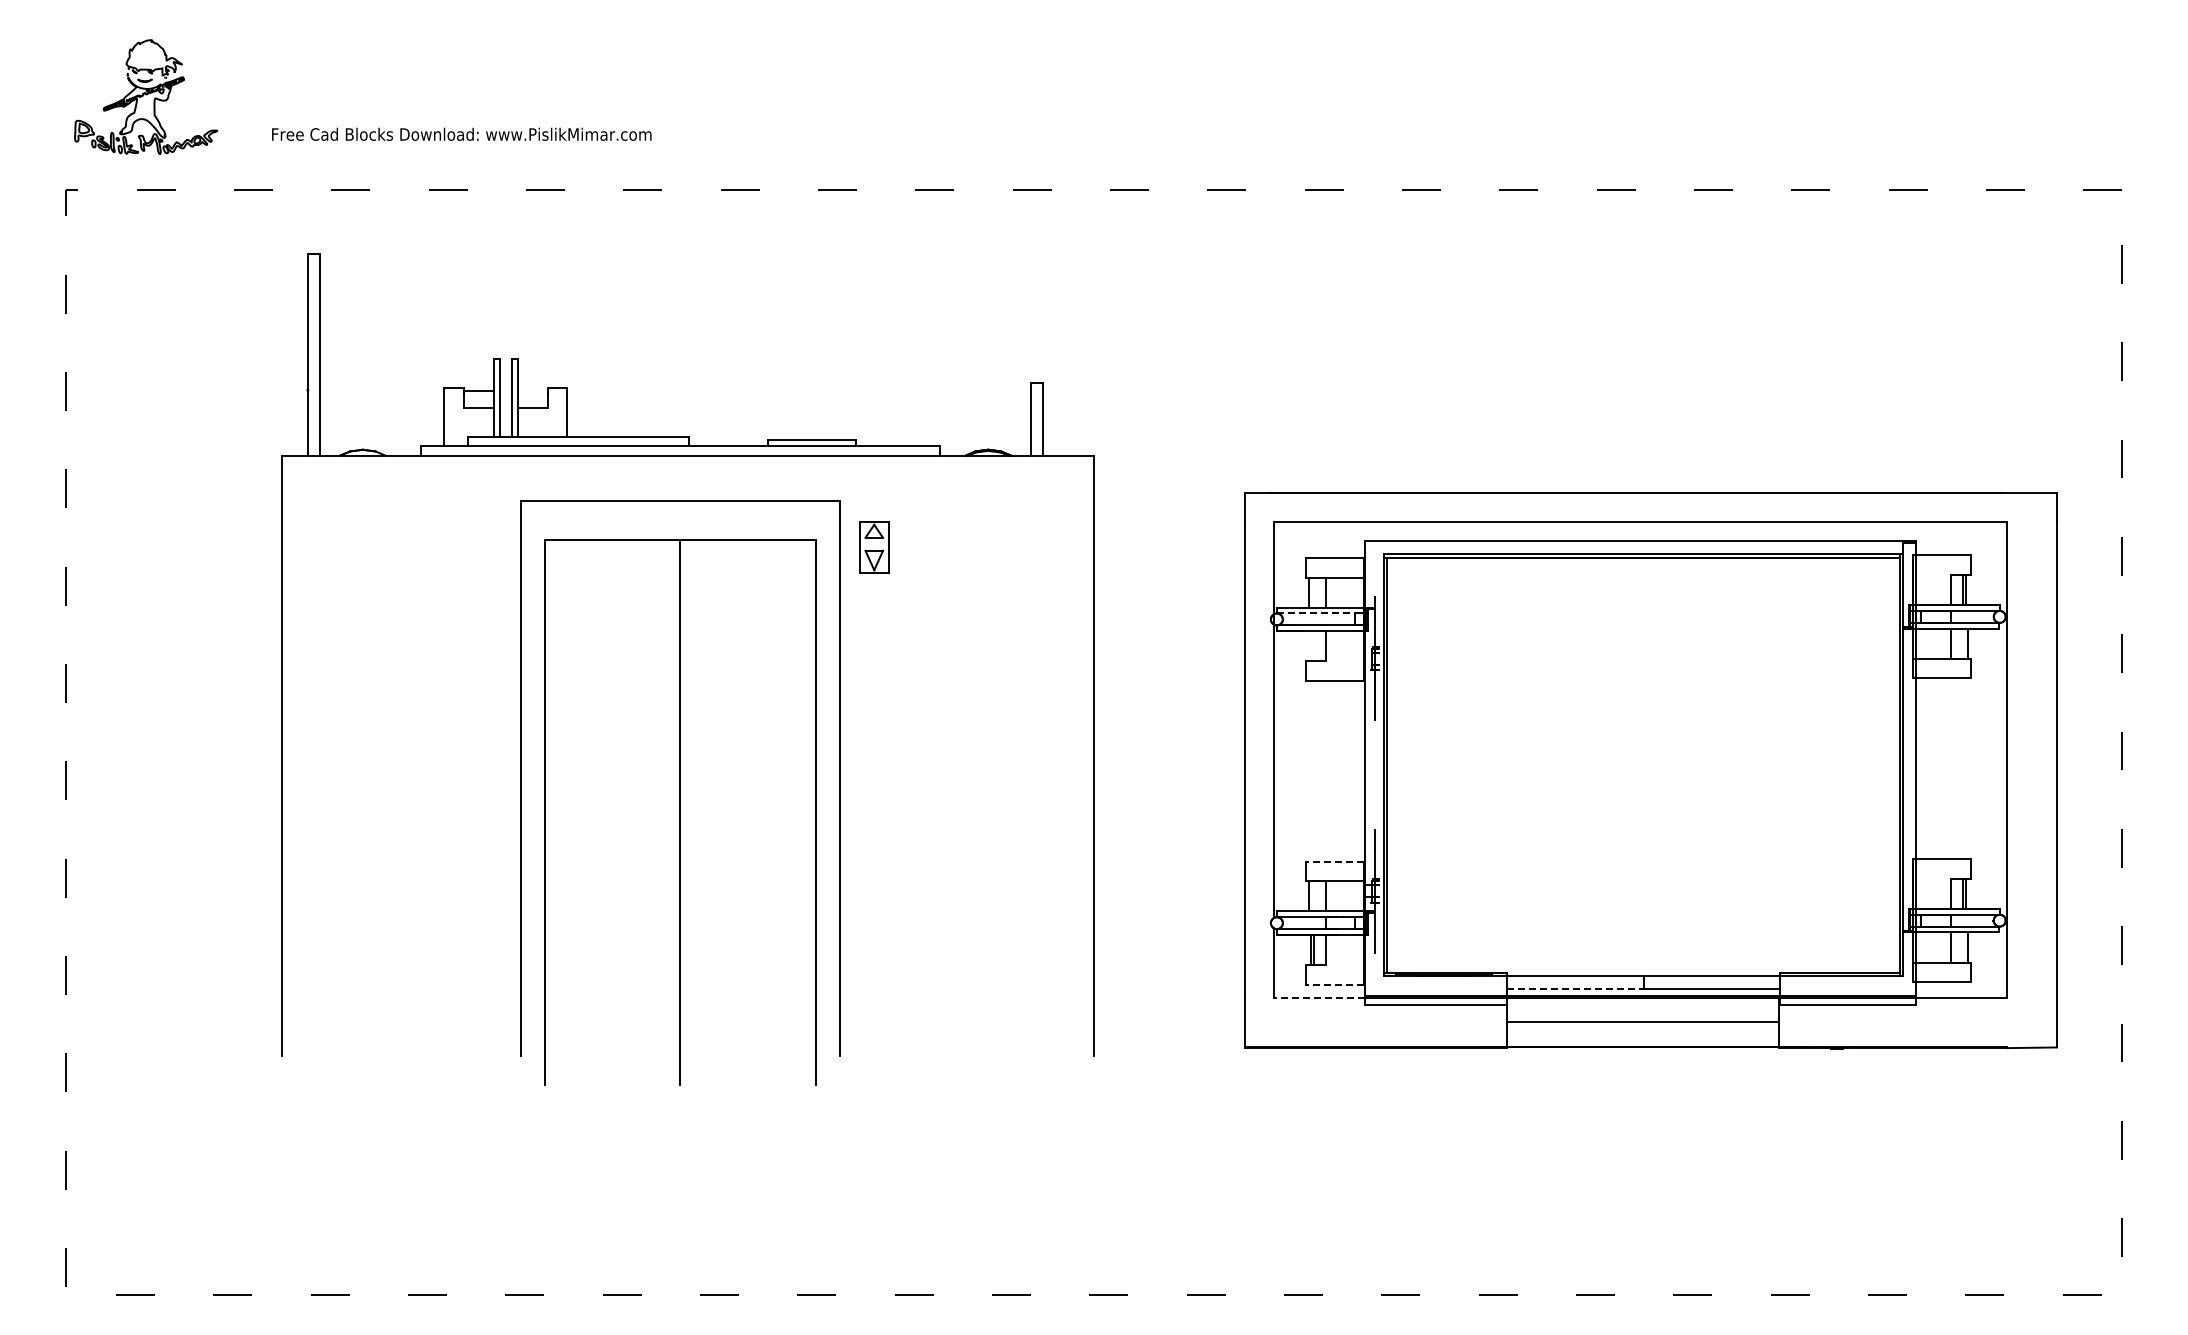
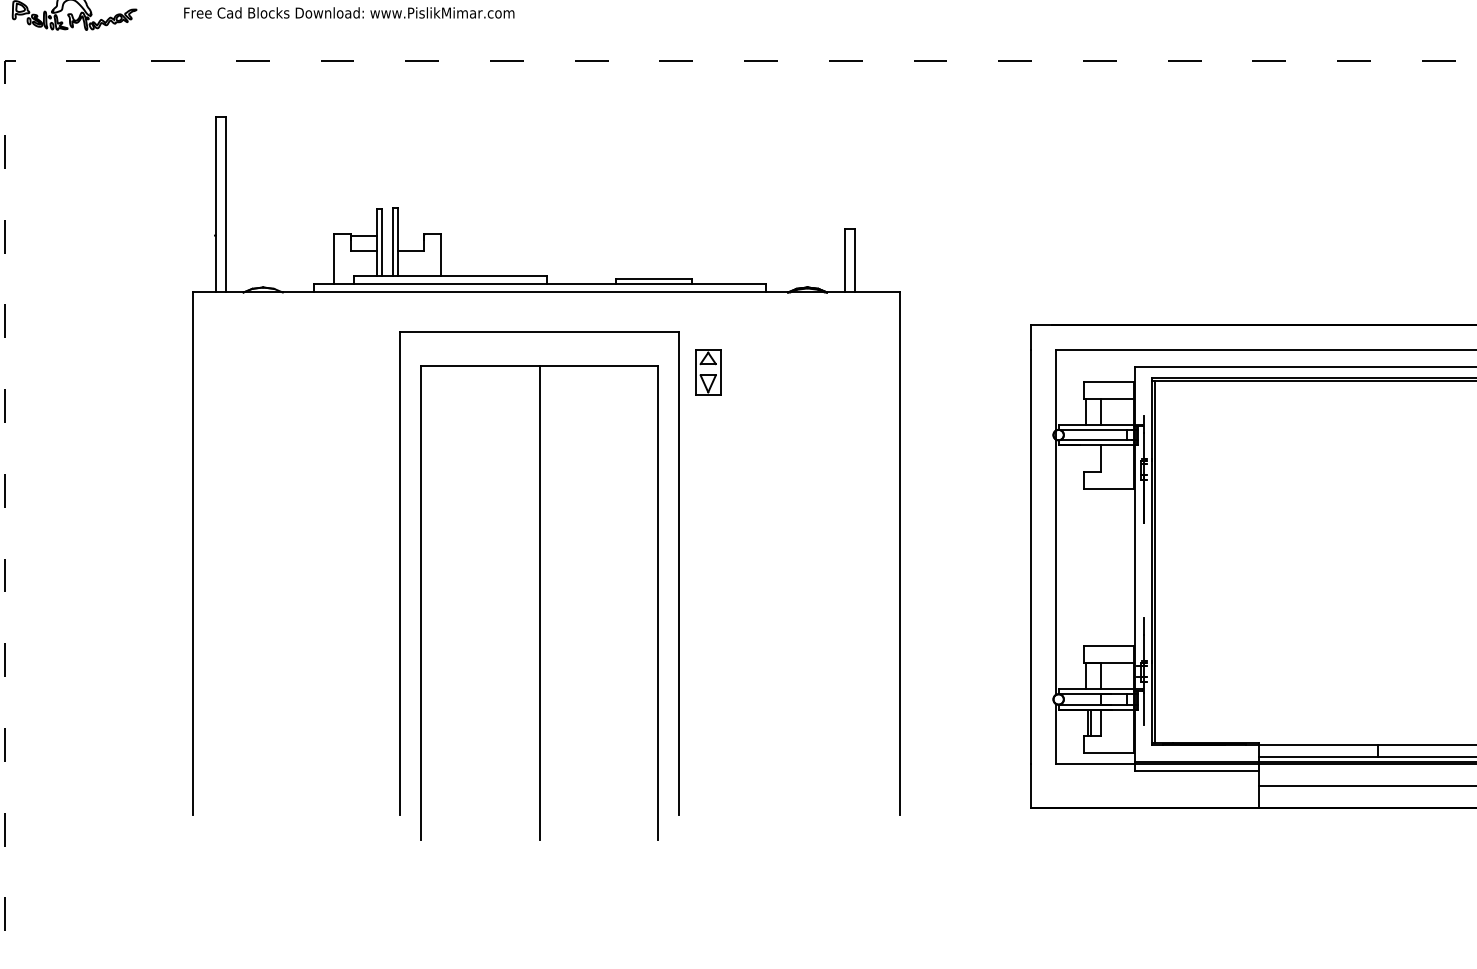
line: (1316, 613) -> (1093, 429), dashed -> solid
line: (1334, 861) -> (1108, 645), dashed -> solid
line: (1334, 984) -> (1108, 752), dashed -> solid
line: (1575, 989) -> (1318, 757), dashed -> solid
line: (1318, 997) -> (1094, 764), dashed -> solid

